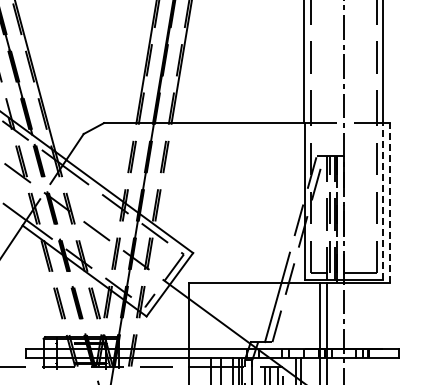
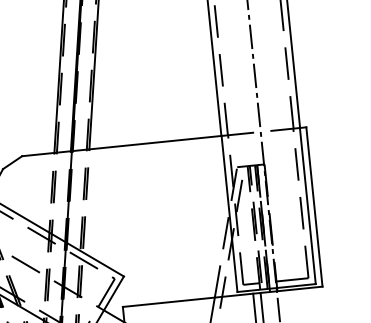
line: (383, 201) -> (308, 205), dashed -> solid
line: (389, 202) -> (314, 206), dashed -> solid

